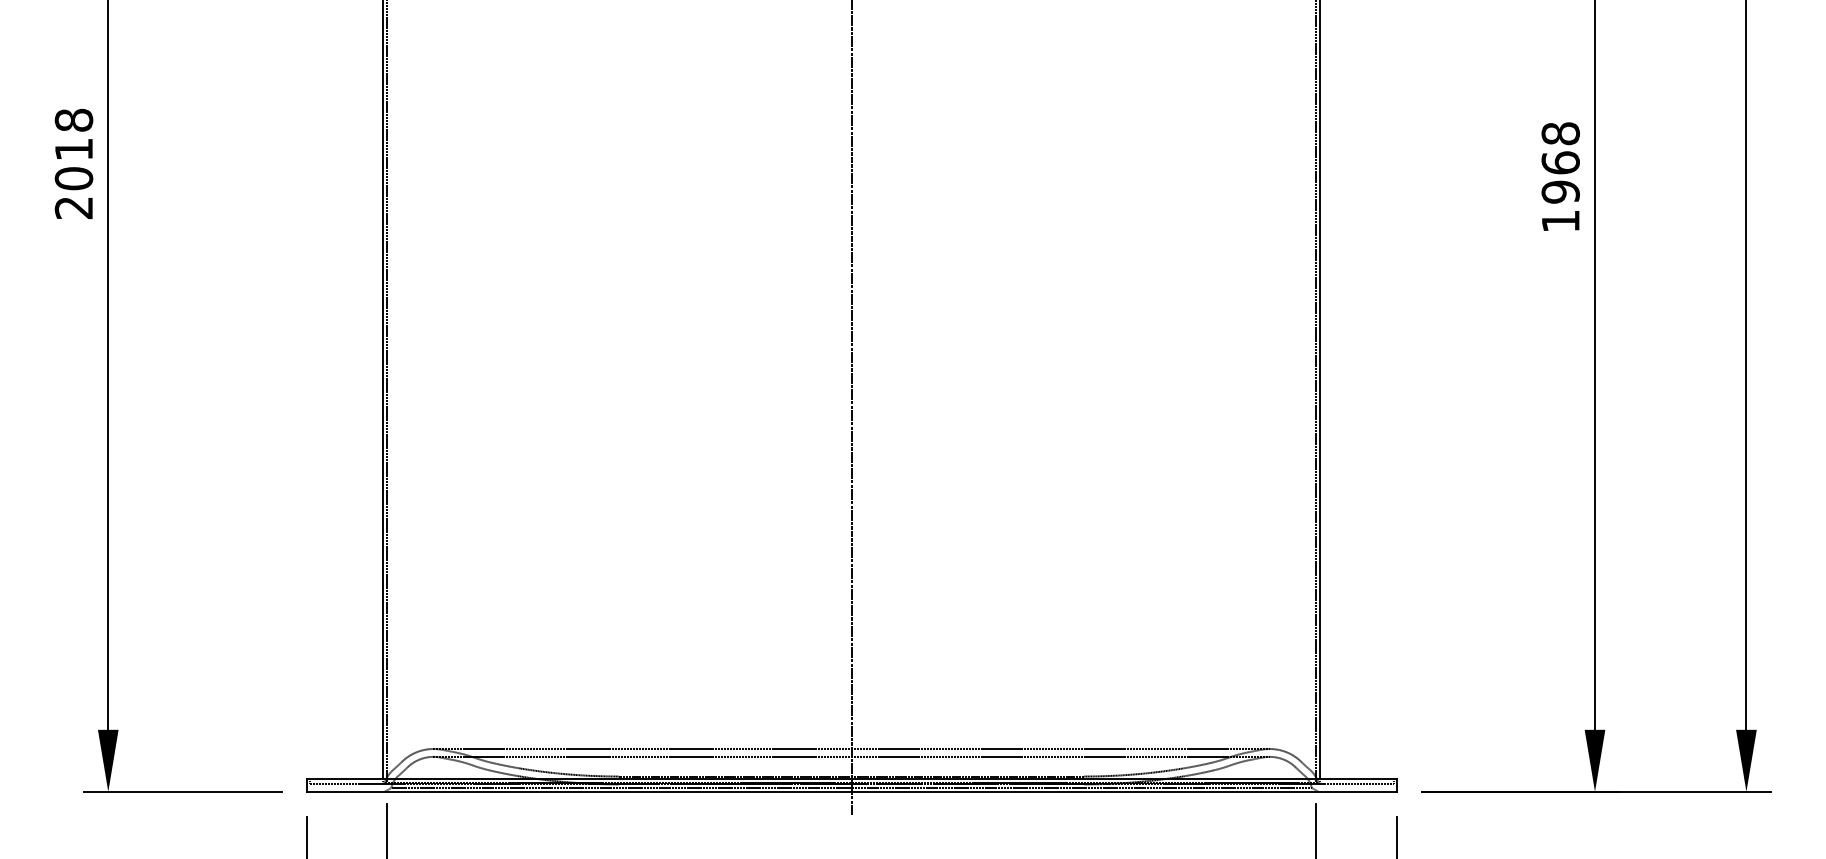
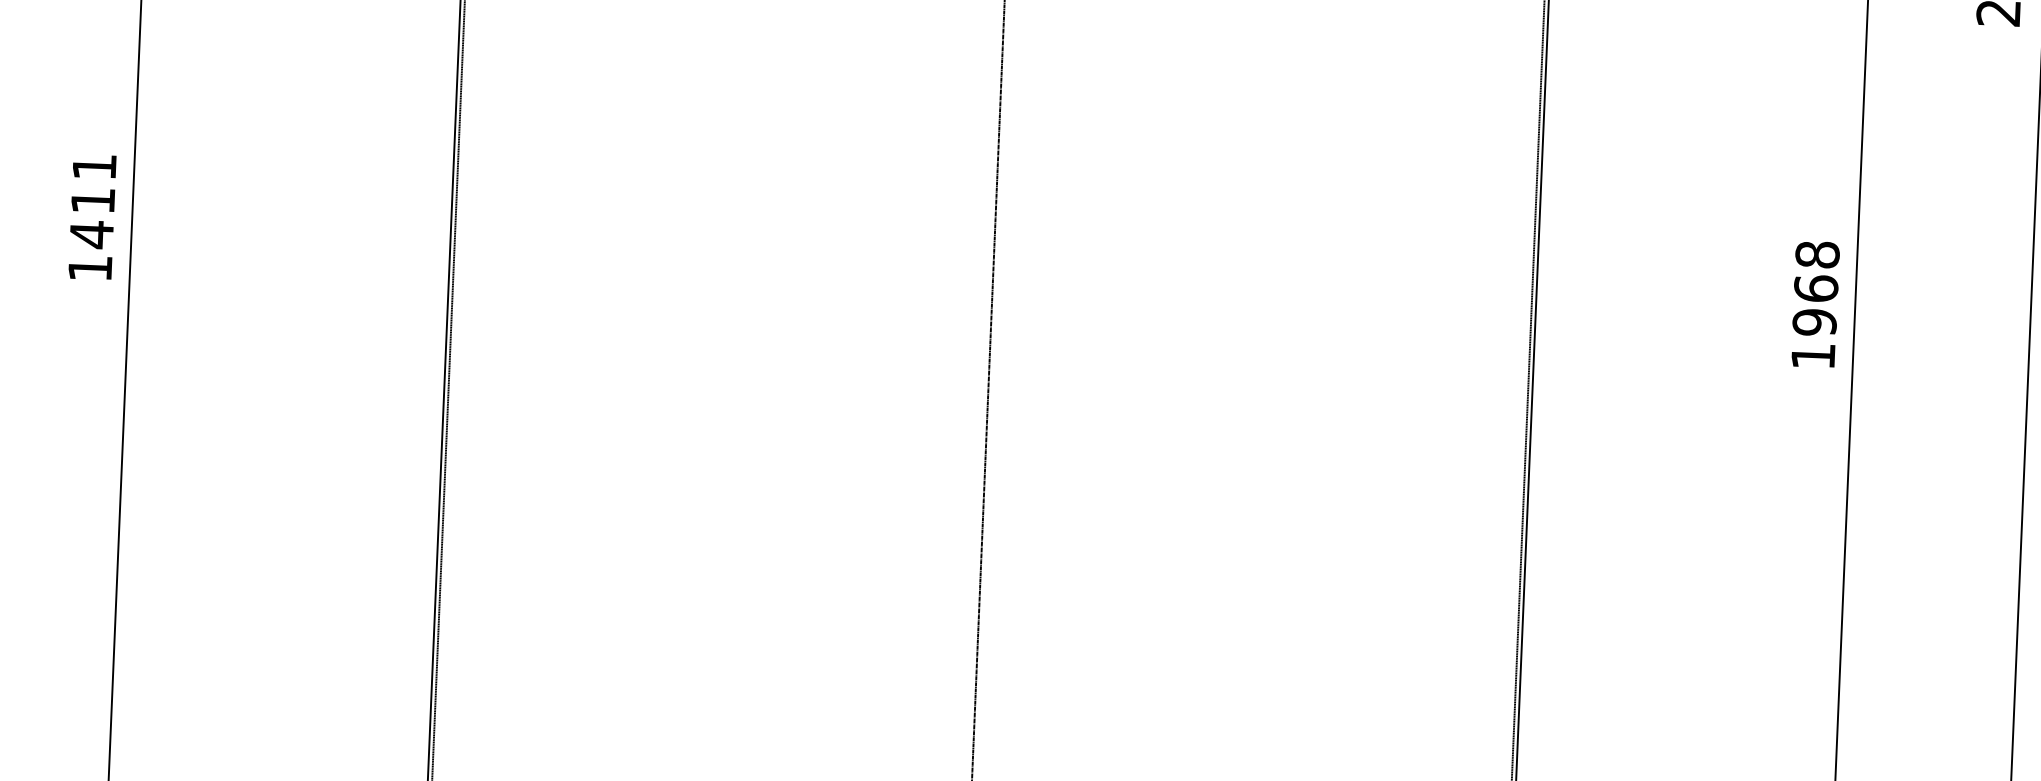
text: (73, 163) -> (91, 216), 2018 -> 1411

